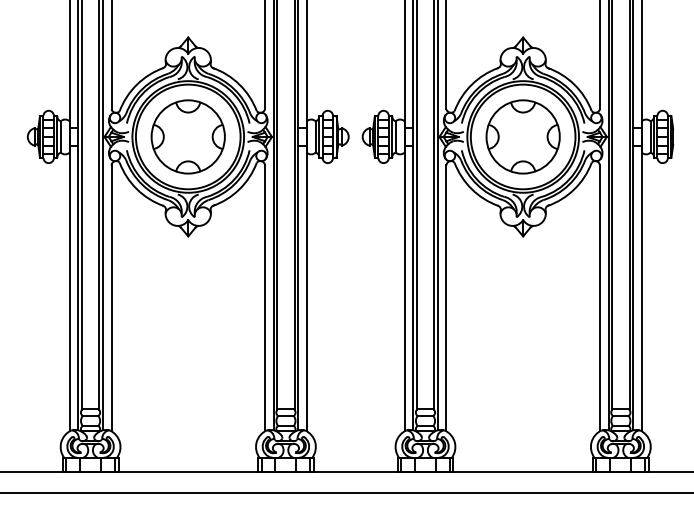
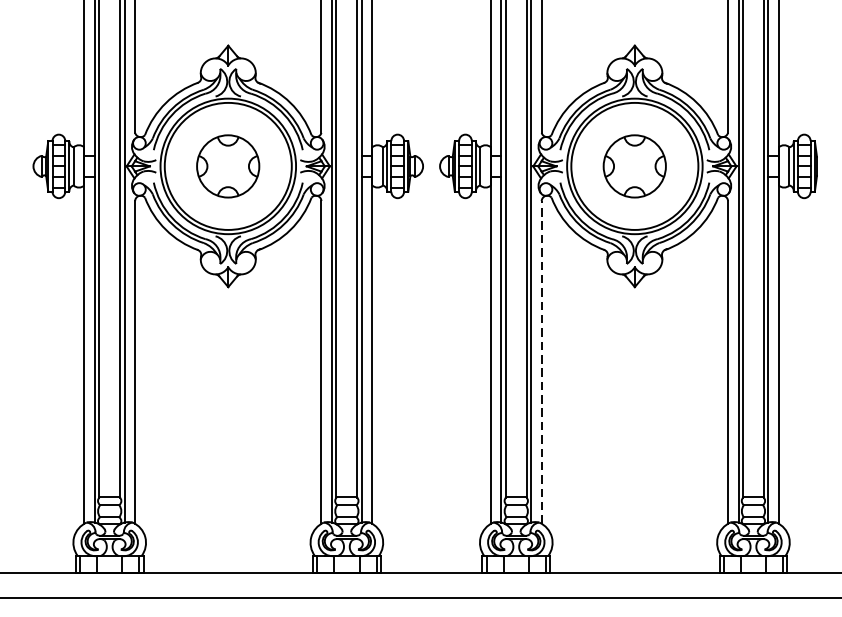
part: (187, 136) -> (227, 165), size x0.7
part: (522, 136) -> (634, 165), size x0.7
line: (446, 298) -> (541, 362), solid -> dashed

